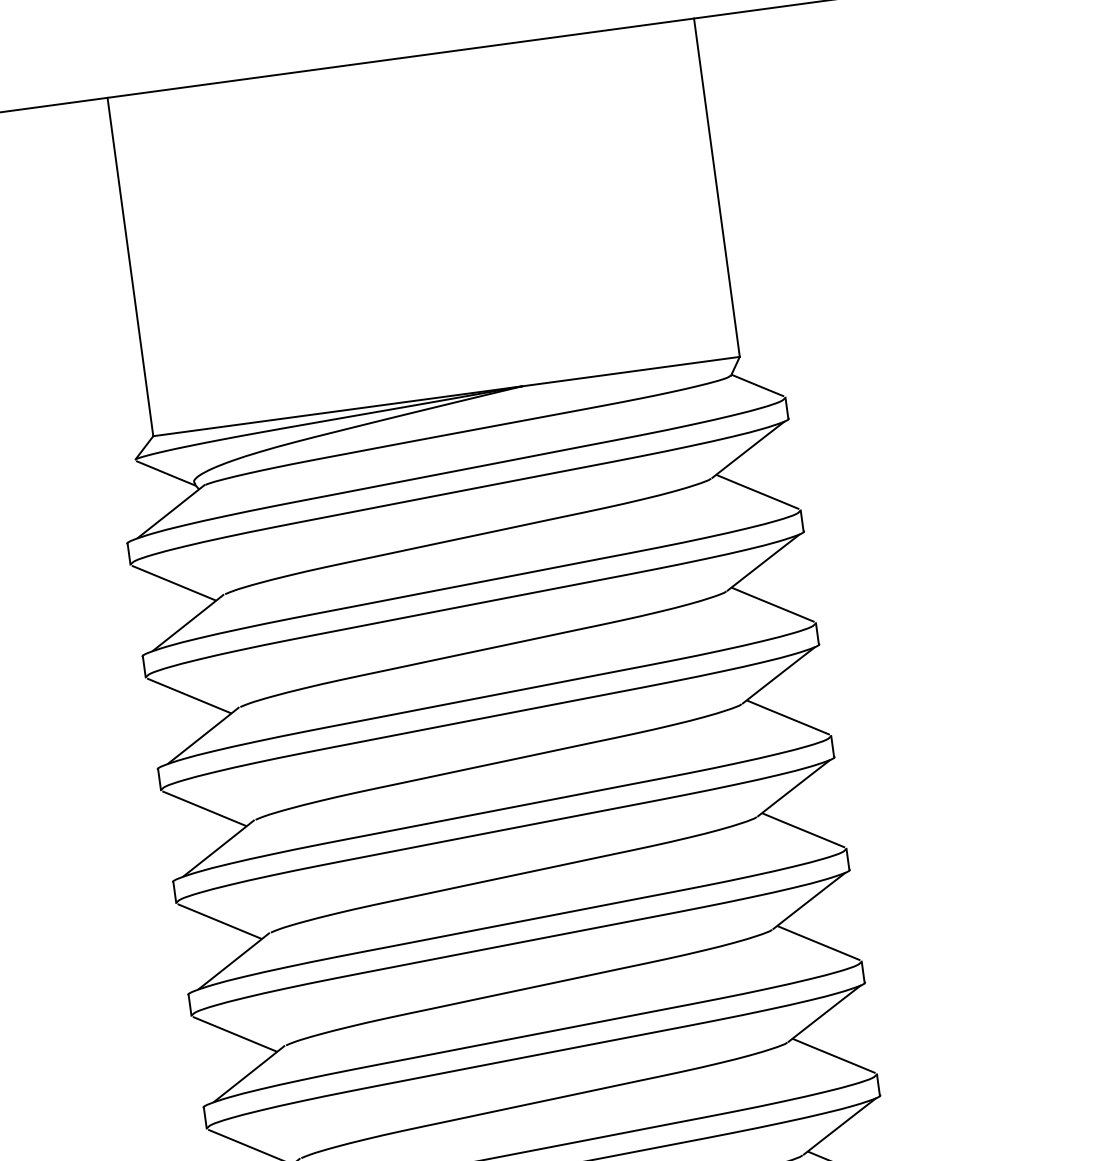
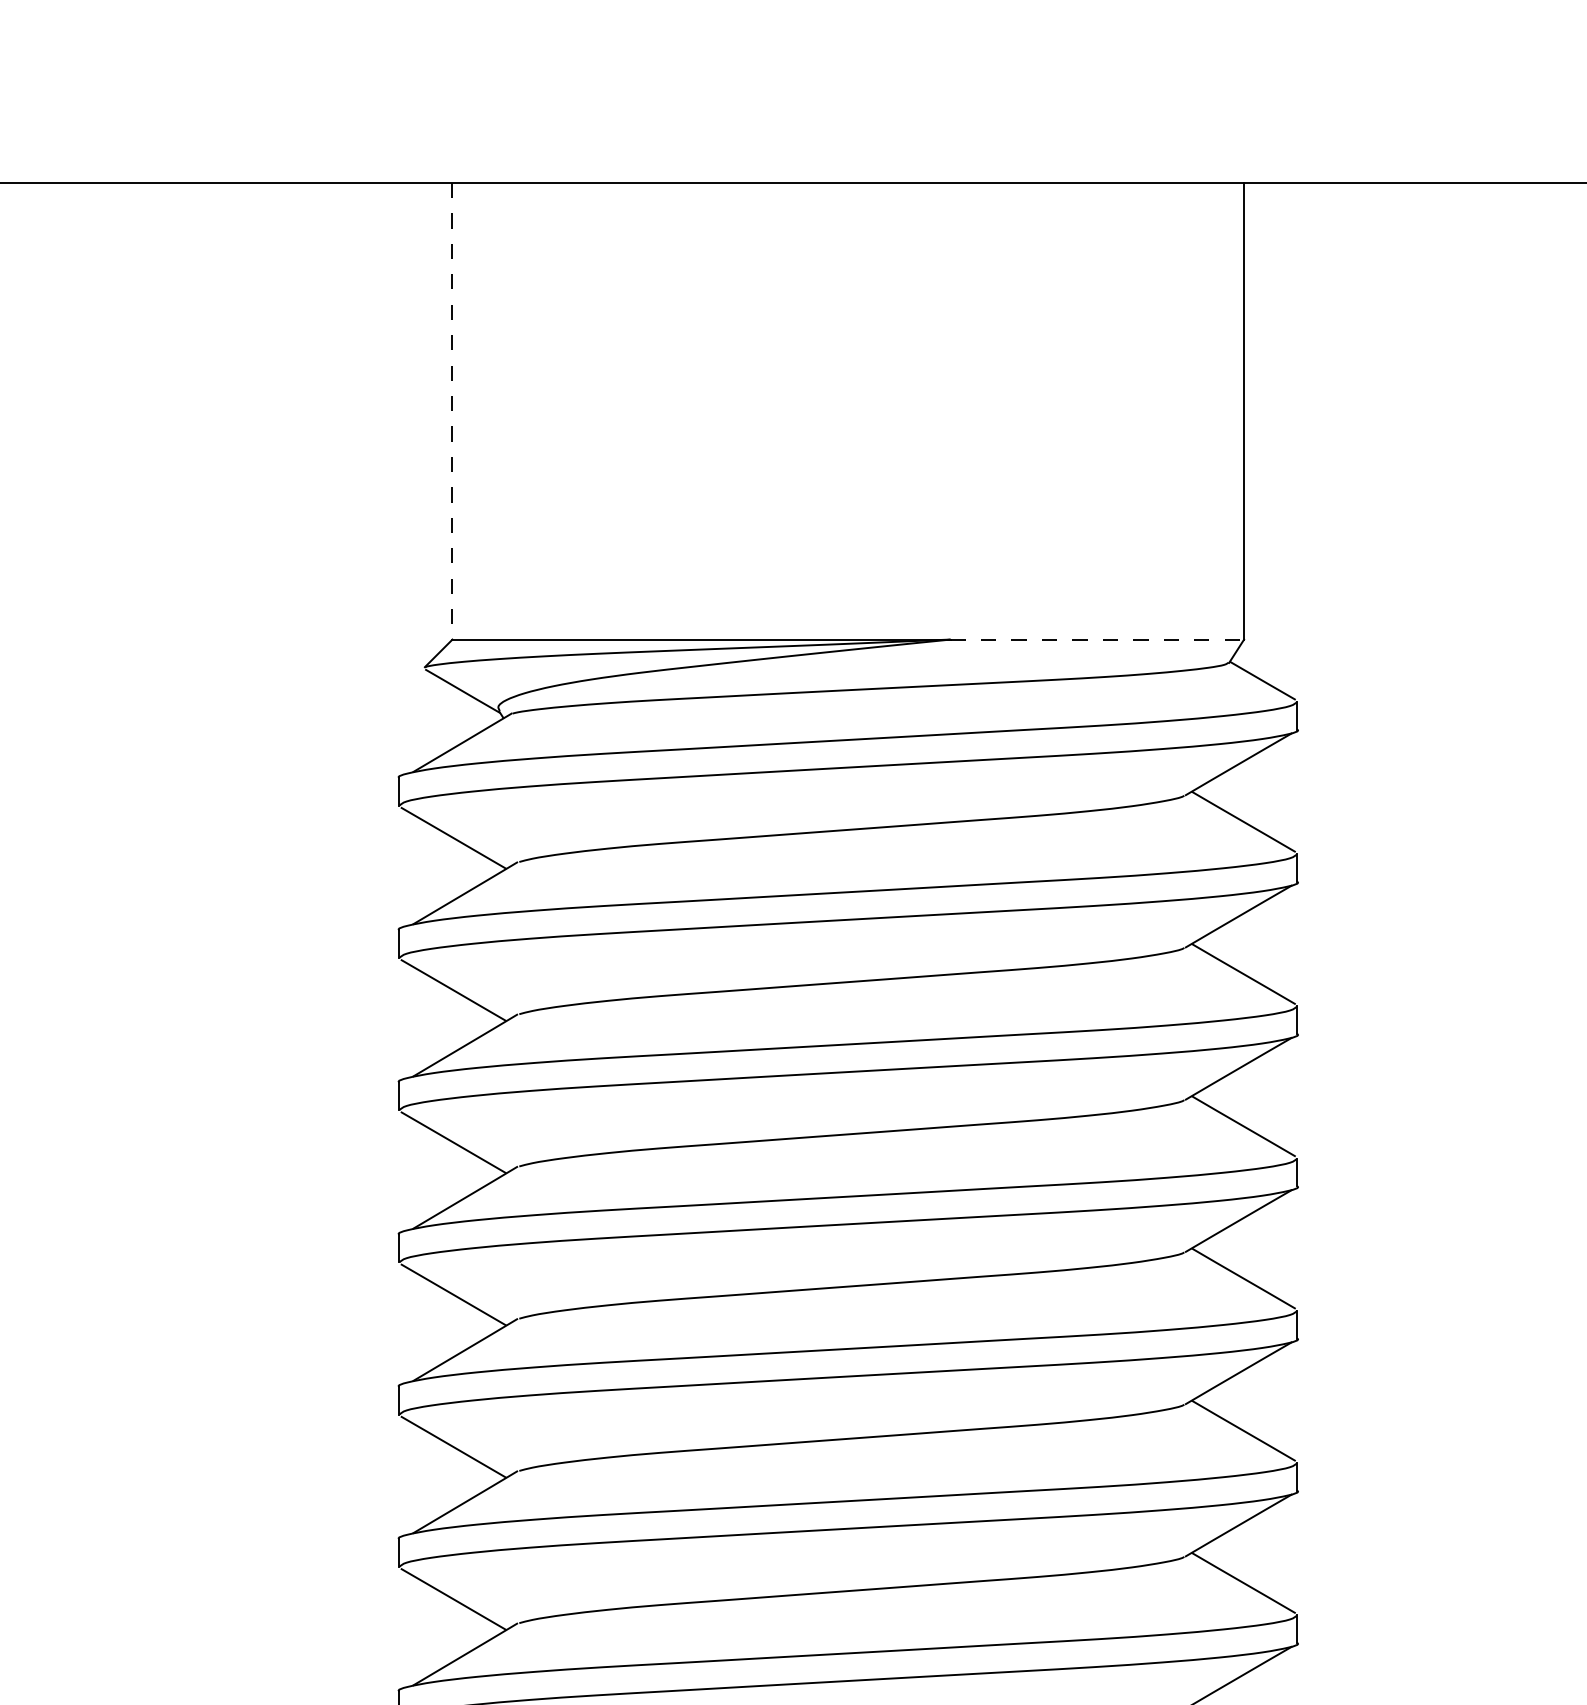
line: (130, 267) -> (452, 411), solid -> dashed
line: (631, 371) -> (1097, 639), solid -> dashed

